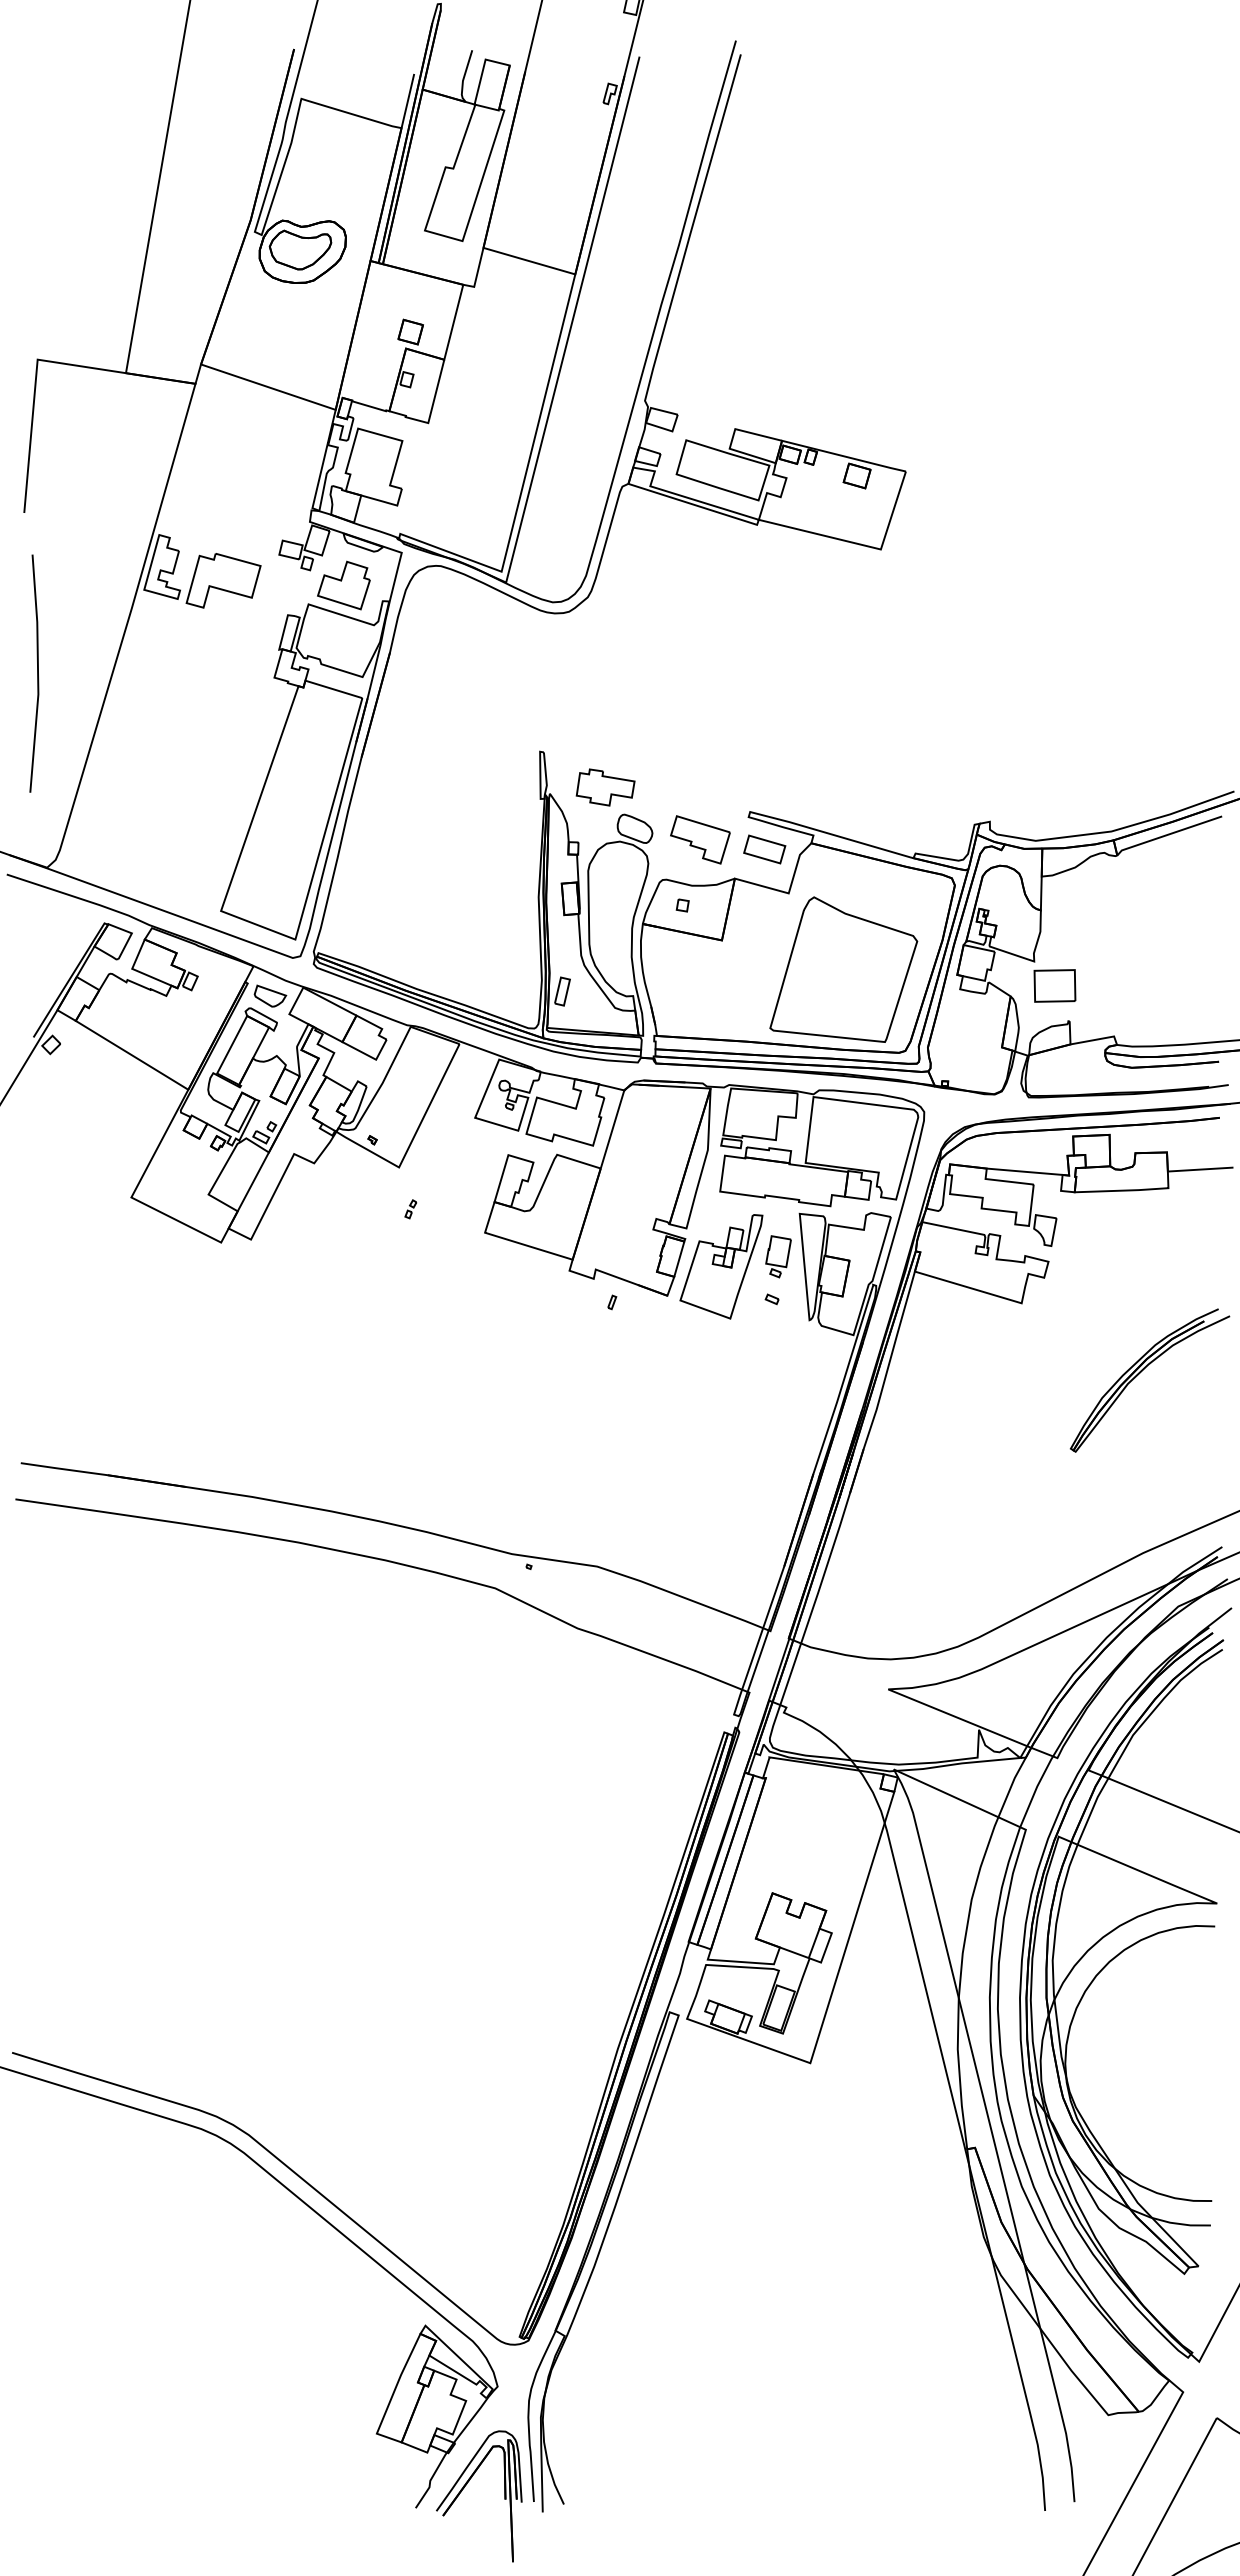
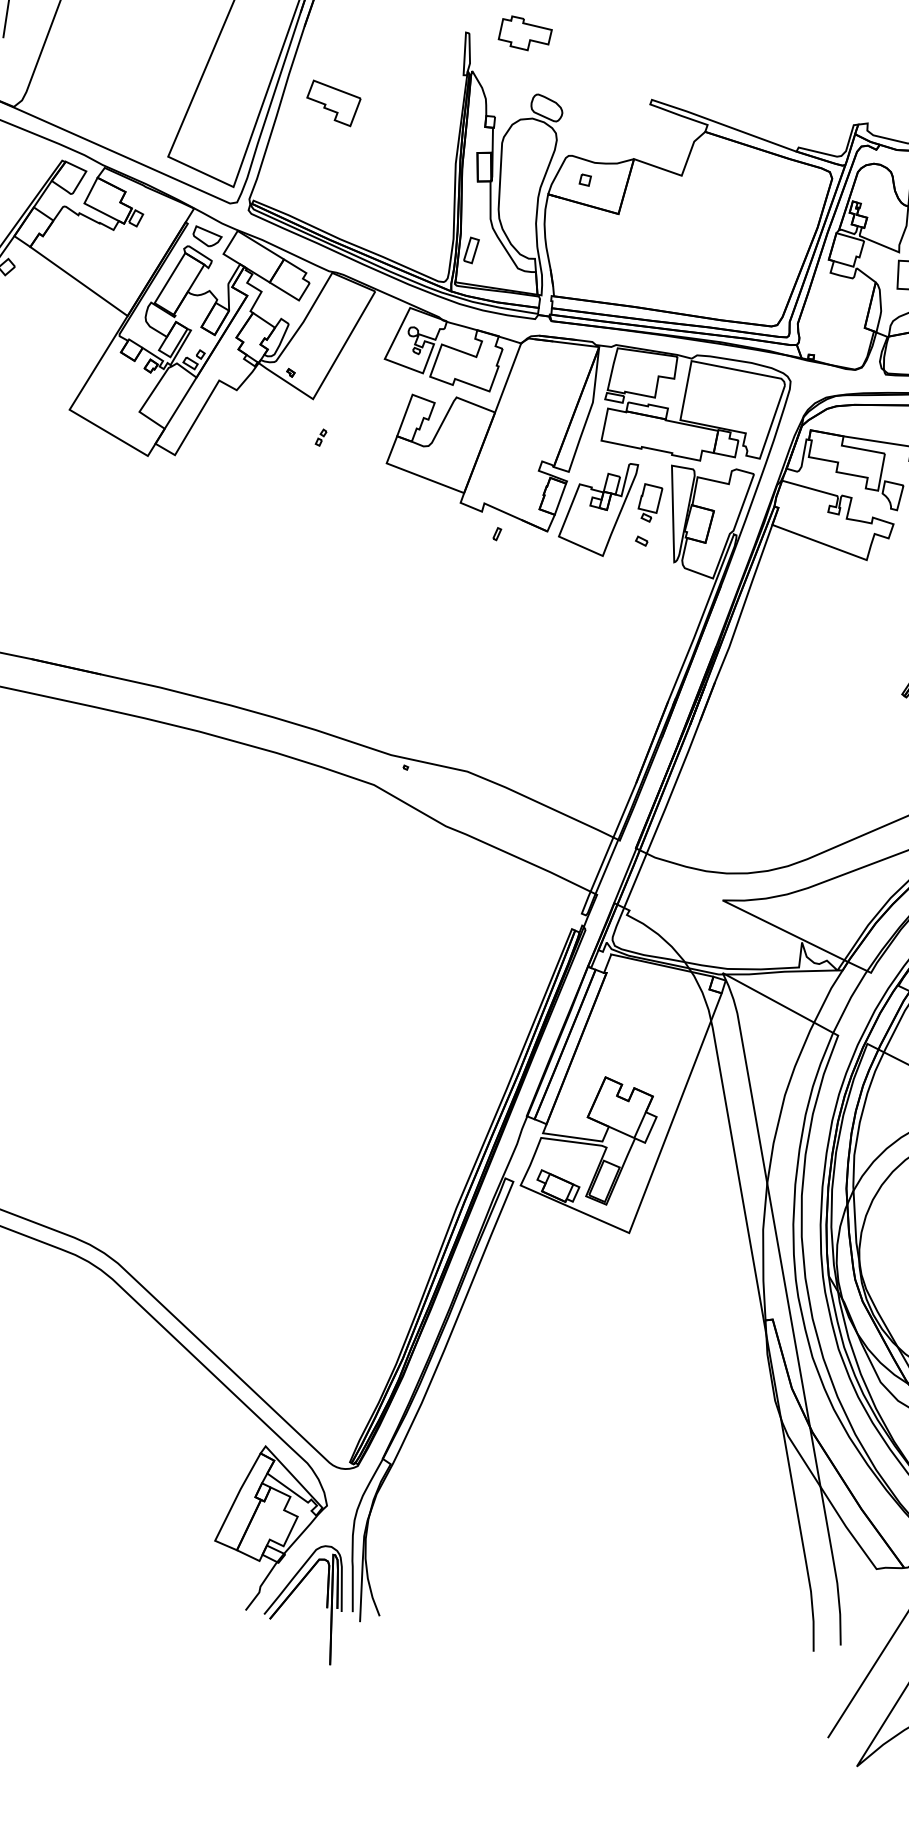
part: (605, 787) -> (525, 33), moved
part: (700, 839) -> (333, 103), moved
part: (764, 849) -> (662, 134), removed
part: (843, 969) -> (726, 247), removed

